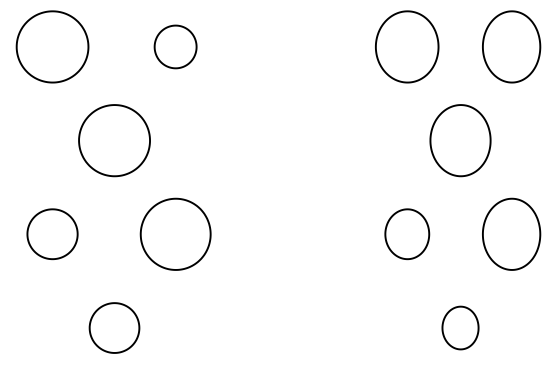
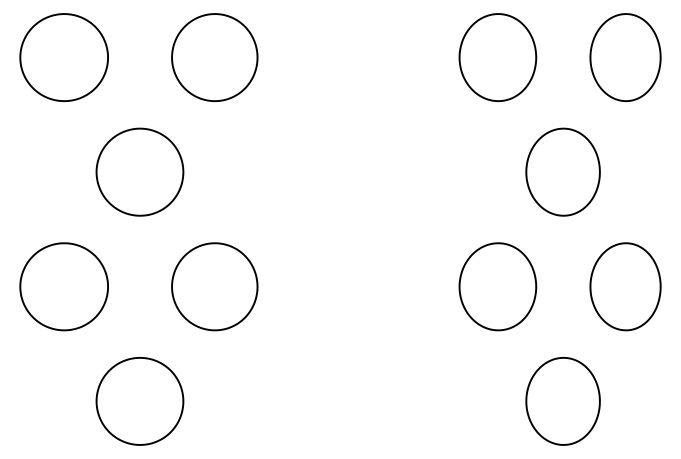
part: (175, 46) -> (214, 57), size x1.67
part: (52, 233) -> (64, 285), size x1.43
part: (407, 233) -> (498, 285), size x1.43
part: (114, 327) -> (139, 400), size x1.43
part: (460, 327) -> (563, 400), size x1.67

